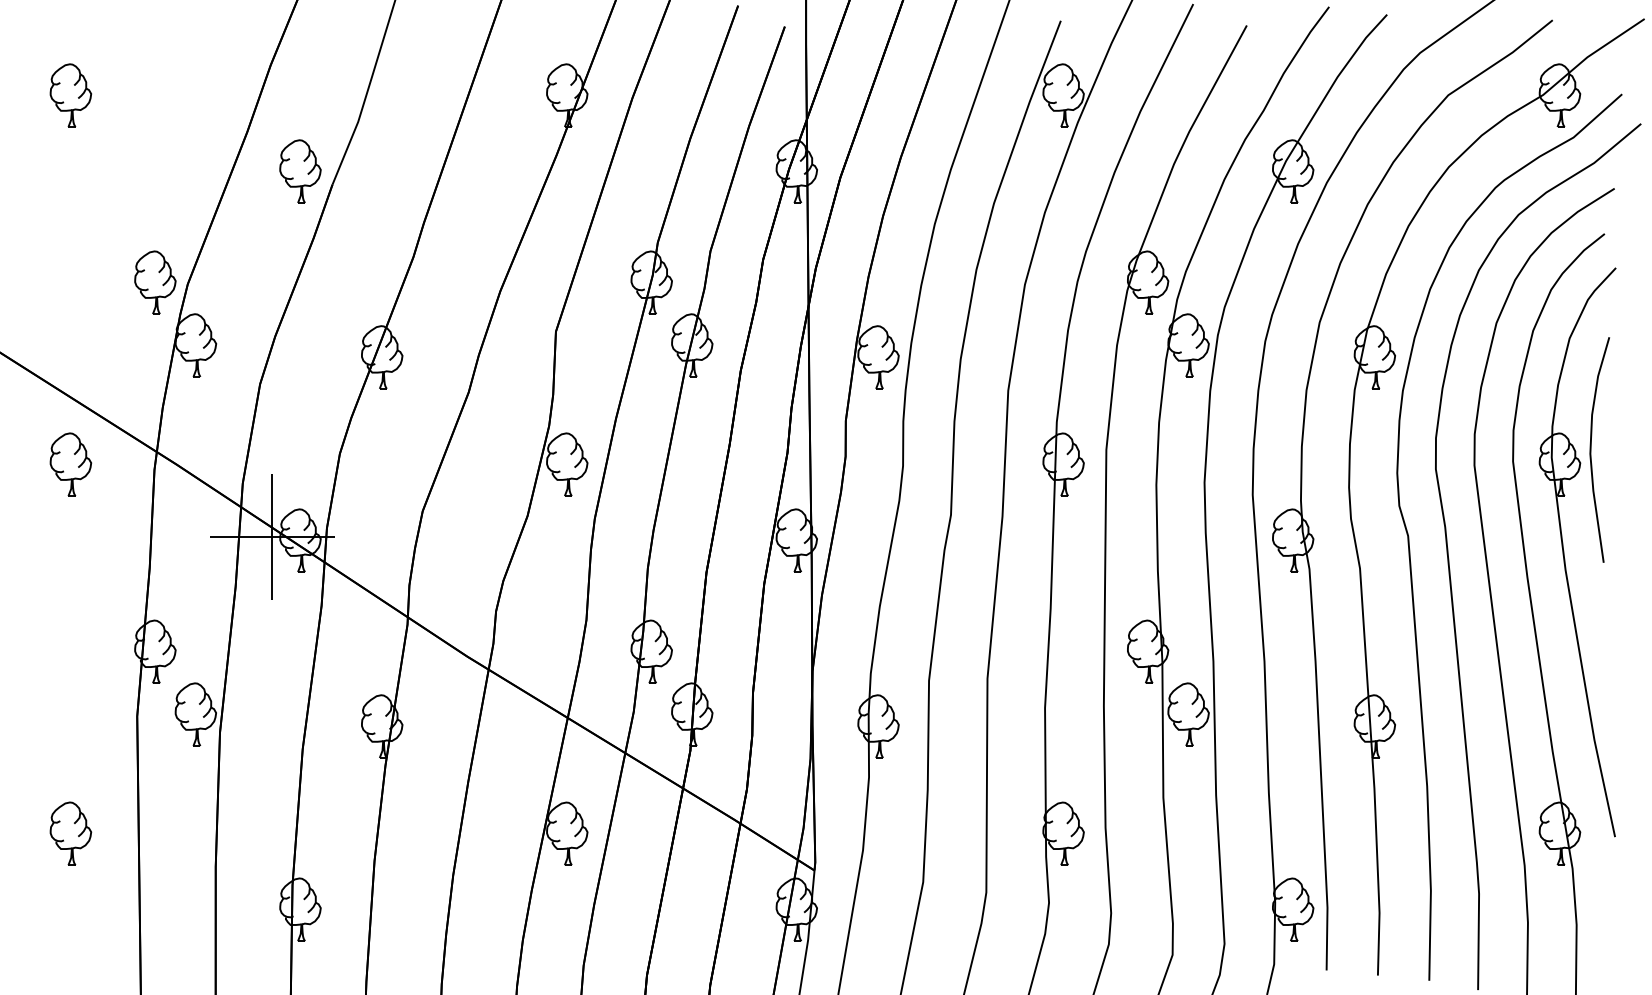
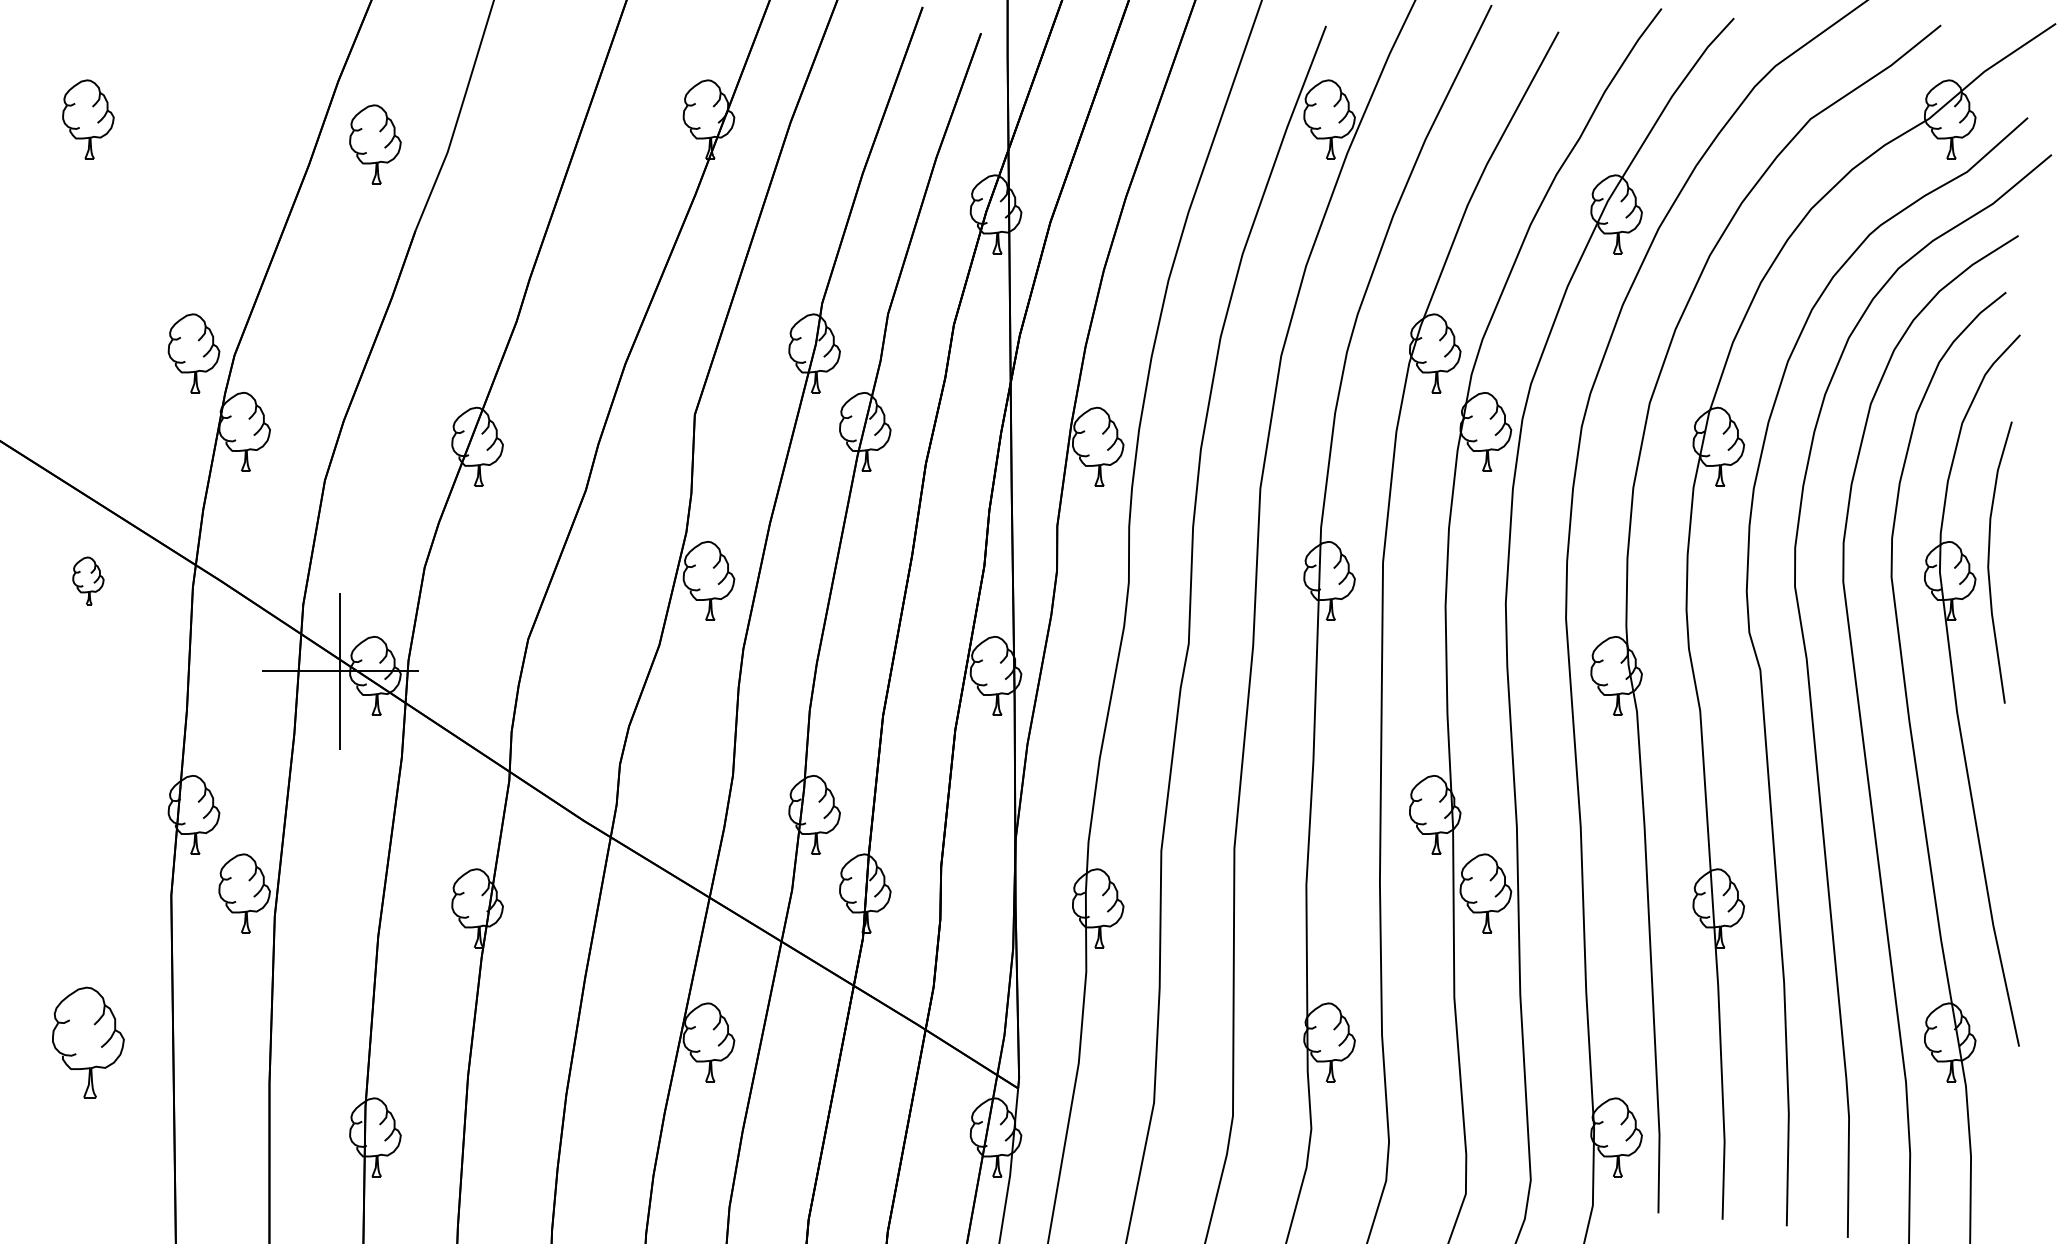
part: (300, 171) -> (375, 144), moved
part: (70, 464) -> (88, 580), size x0.6
part: (70, 833) -> (88, 1042), size x1.4

